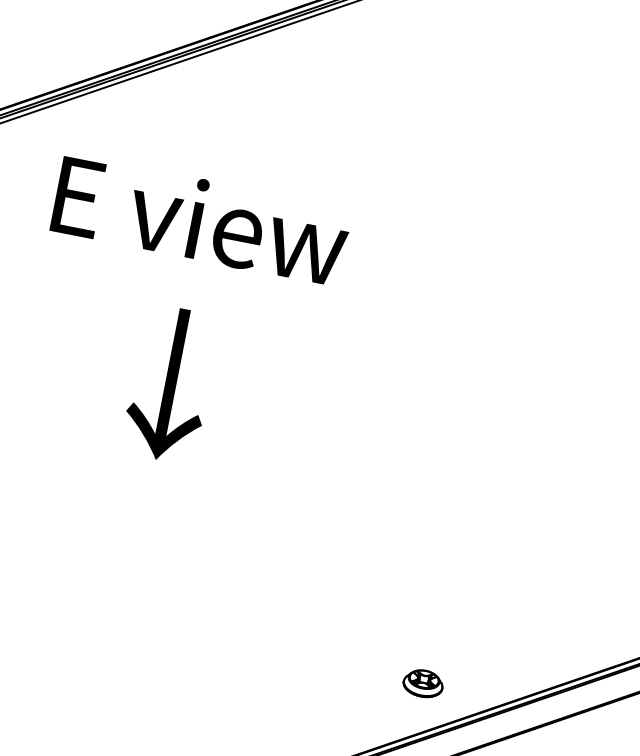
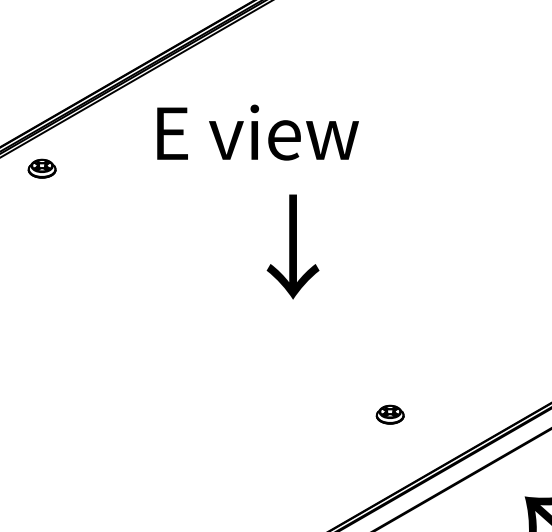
text: (169, 383) -> (292, 246), moved
part: (422, 683) -> (389, 414), moved

